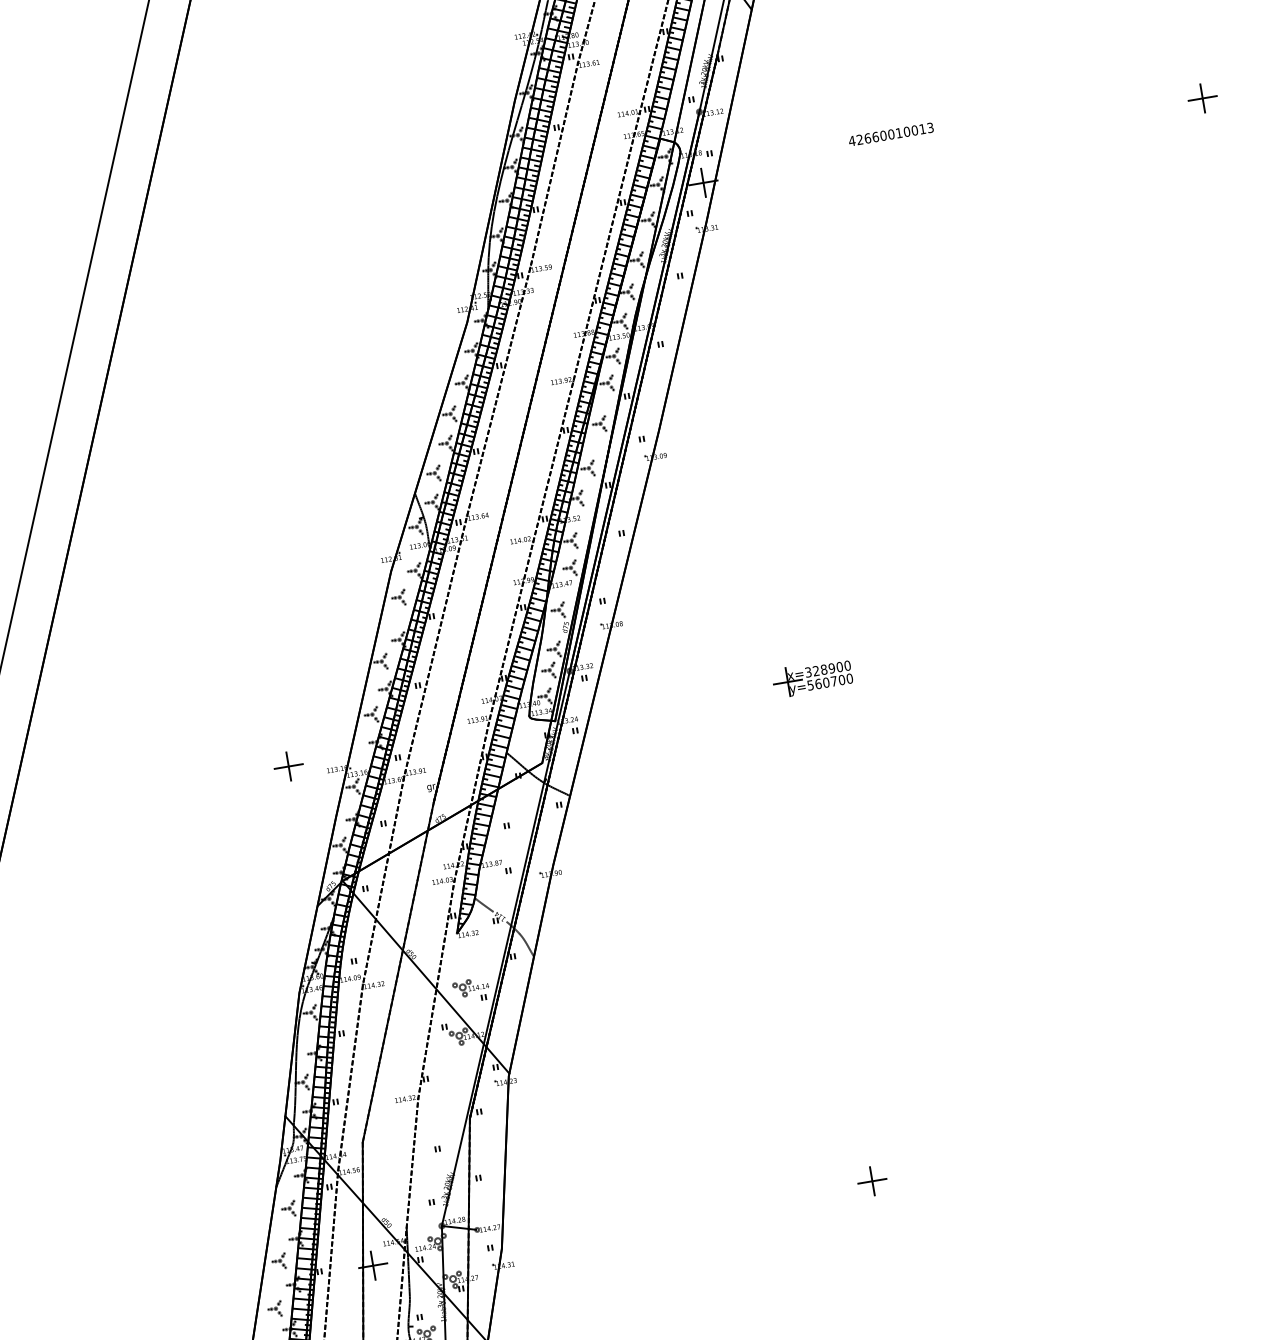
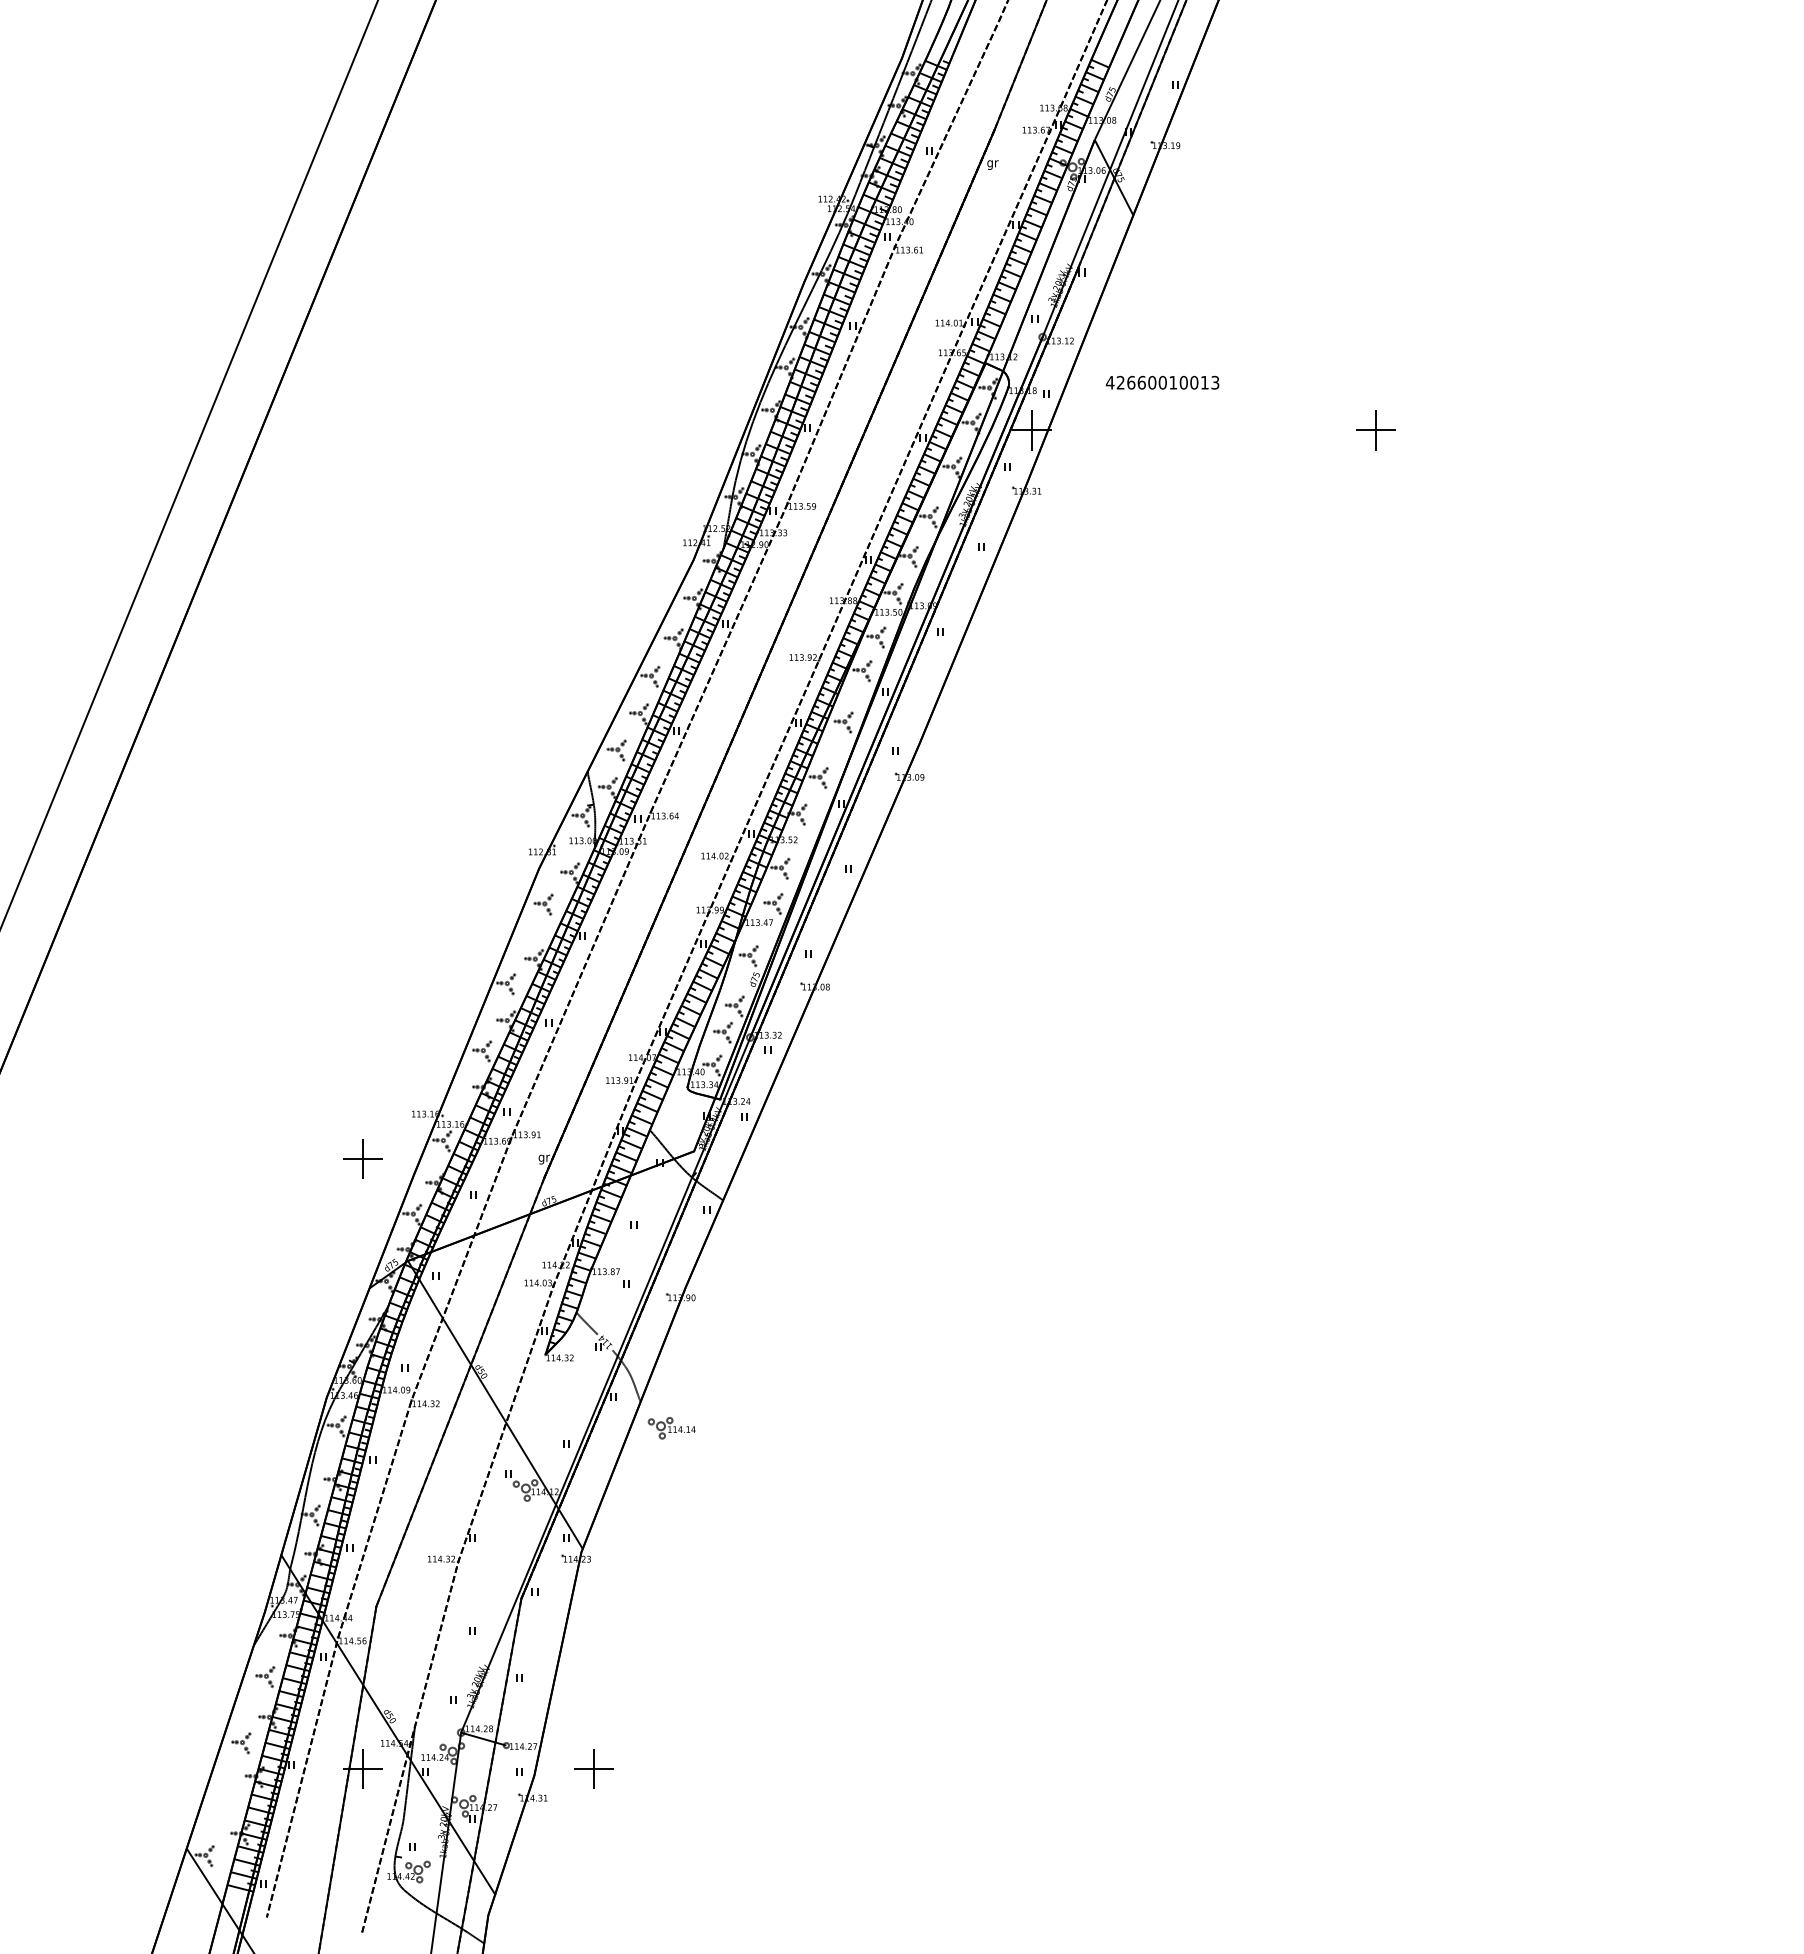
part: (1202, 98) -> (1375, 430), moved
text: (891, 134) -> (1162, 382), moved
part: (811, 677) -> (1064, 1099), removed
part: (288, 766) -> (362, 1158), moved
part: (470, 987) -> (671, 1428), moved
part: (871, 1180) -> (593, 1768), moved
part: (275, 1309) -> (225, 1804), removed

